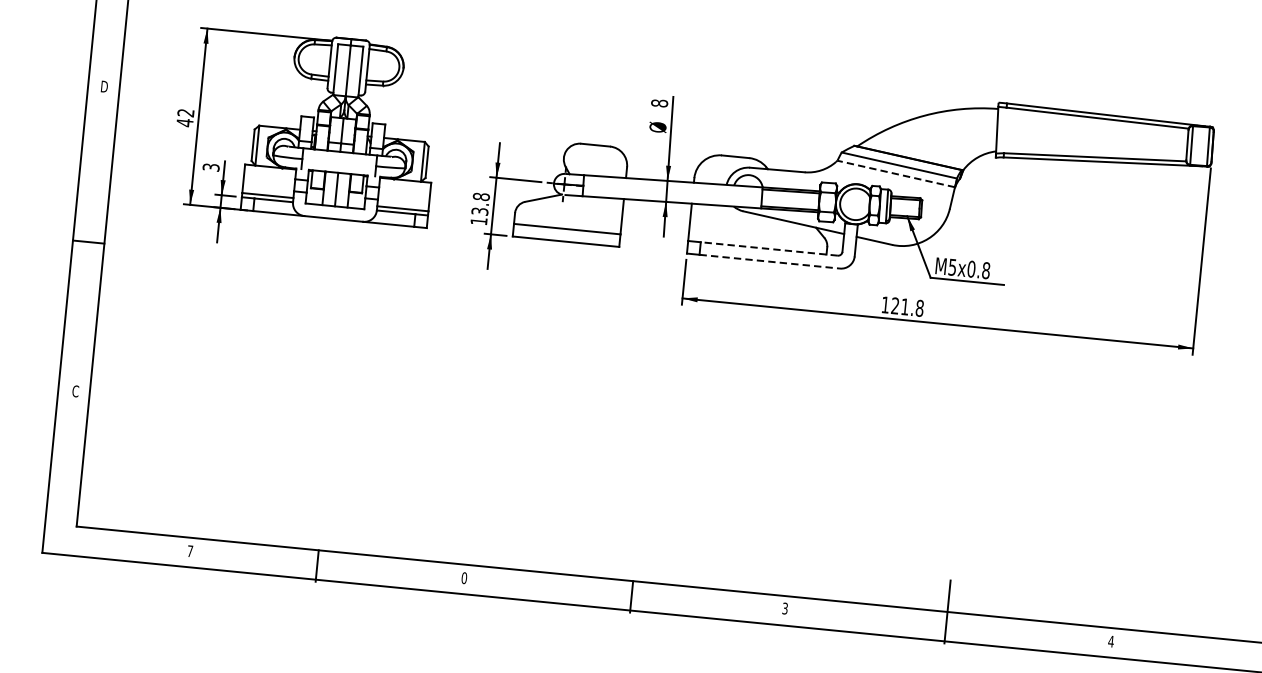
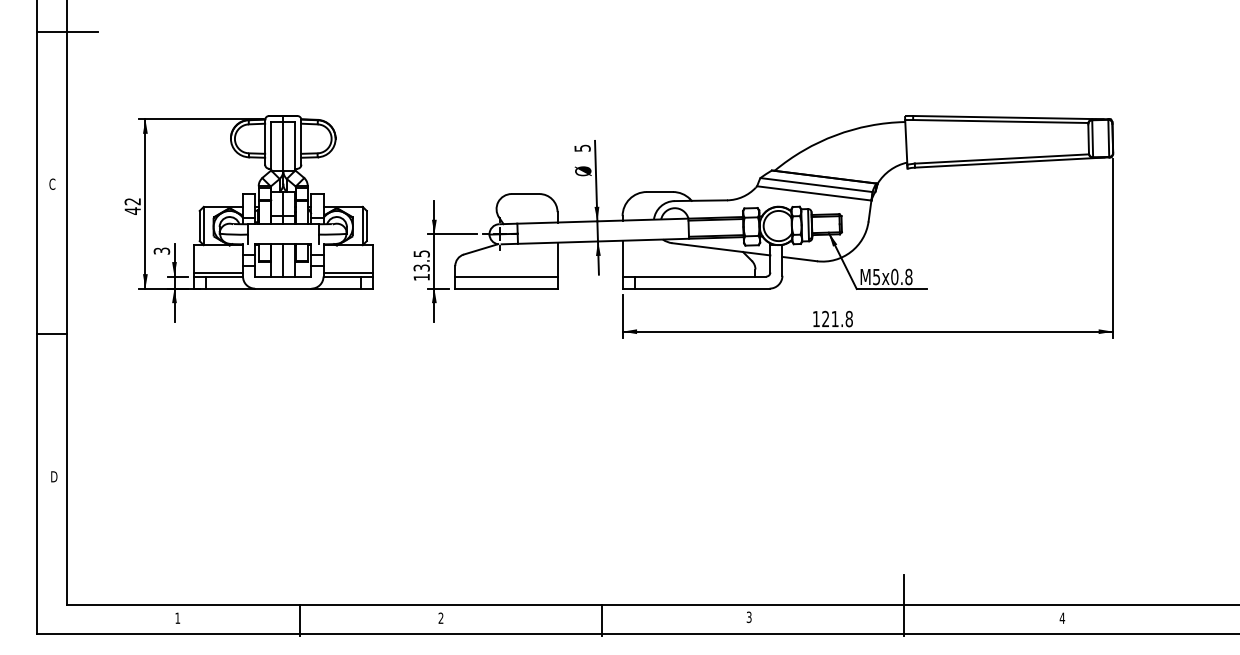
text: (104, 85) -> (52, 183), D -> C
text: (659, 102) -> (582, 147), 8 -> 5
line: (896, 174) -> (814, 193), dashed -> solid
text: (481, 196) -> (421, 253), 13.8 -> 13.5
line: (769, 248) -> (700, 276), dashed -> solid
line: (770, 261) -> (702, 288), dashed -> solid
text: (75, 391) -> (53, 476), C -> D
text: (190, 550) -> (177, 617), 7 -> 1
text: (463, 577) -> (440, 617), 0 -> 2

